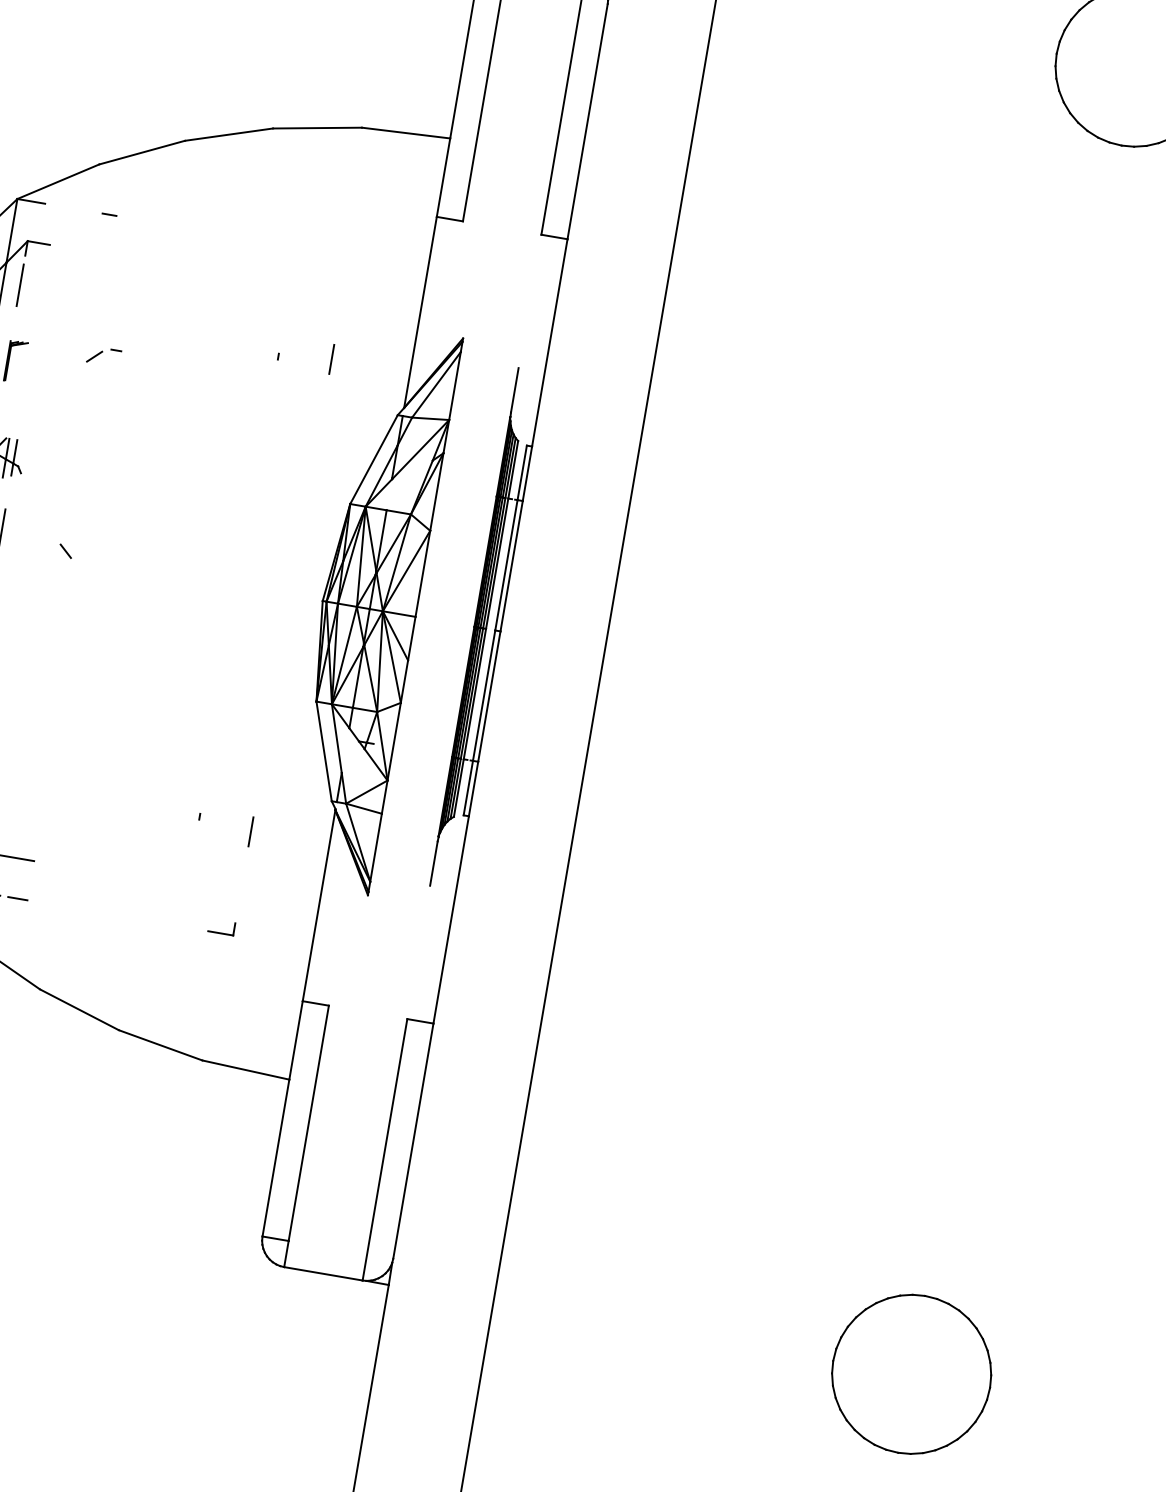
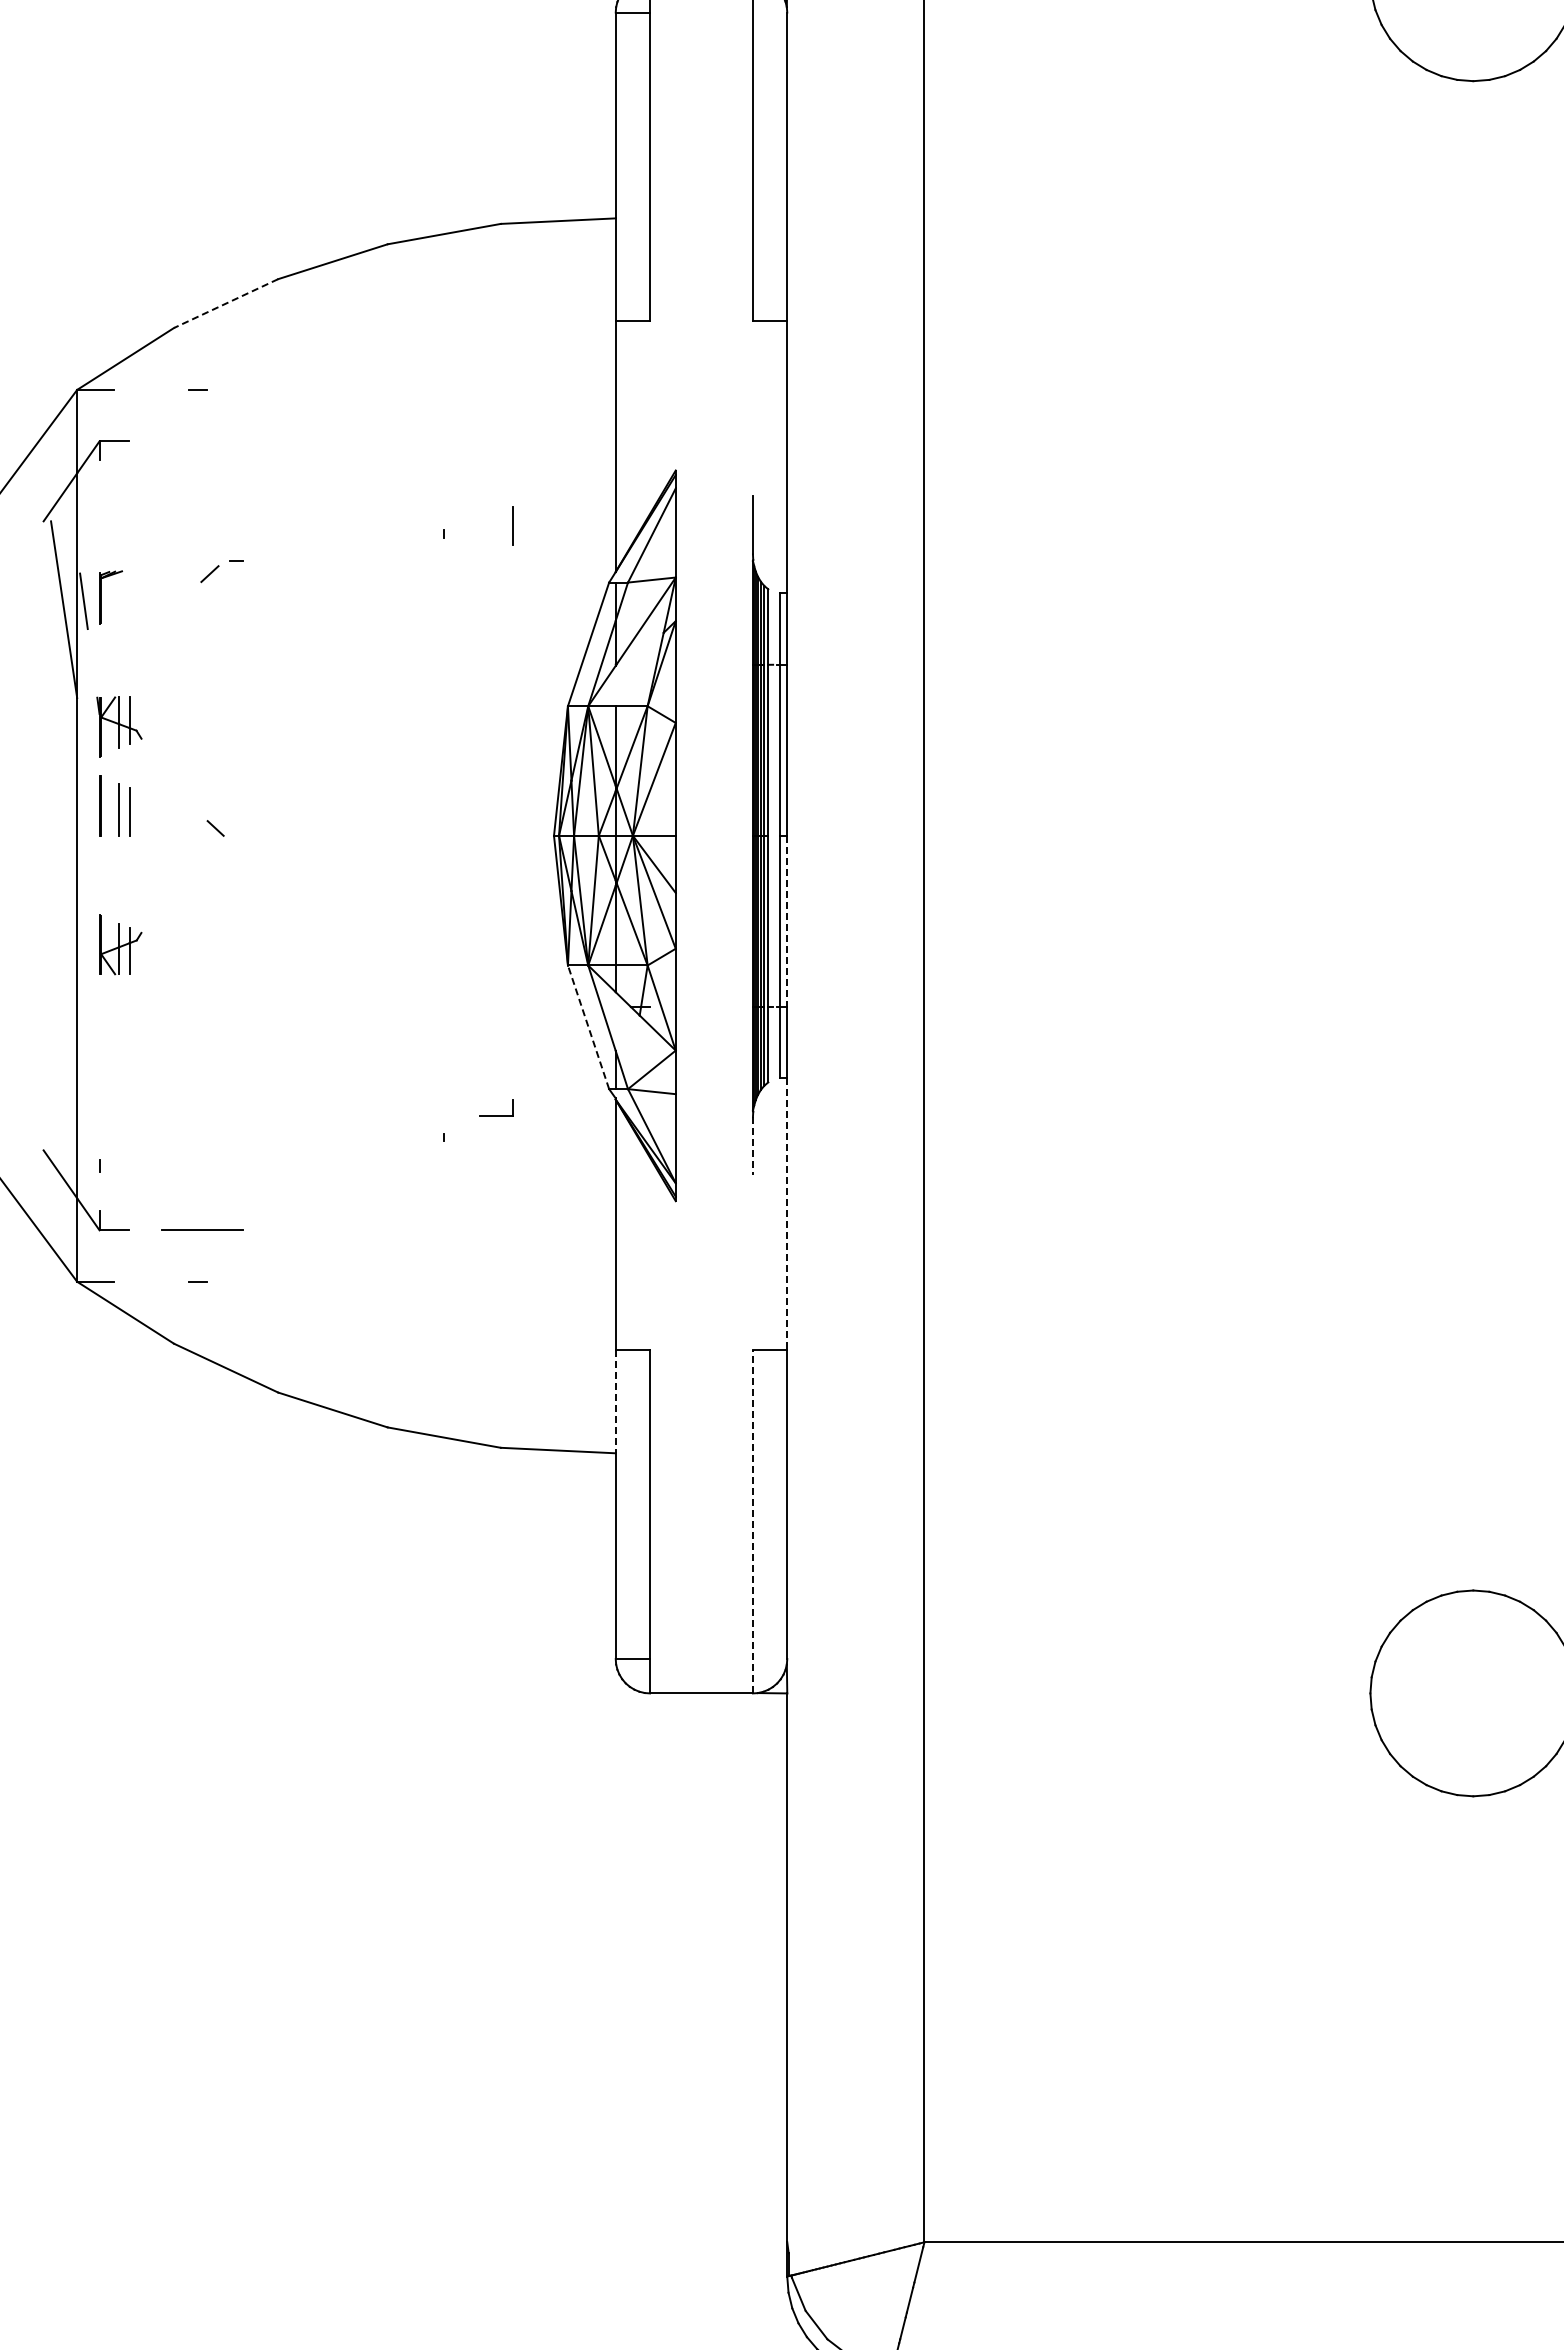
line: (141, 152) -> (225, 303), solid -> dashed
line: (20, 285) -> (99, 499), removed
line: (489, 696) -> (787, 921), solid -> dashed
line: (324, 750) -> (588, 1026), solid -> dashed
line: (250, 831) -> (512, 1145), removed
line: (433, 863) -> (752, 1146), solid -> dashed
line: (17, 898) -> (229, 1281), removed
line: (451, 920) -> (787, 1214), solid -> dashed
part: (220, 933) -> (496, 1115), moved
line: (295, 1040) -> (615, 1402), solid -> dashed
line: (384, 1149) -> (752, 1521), solid -> dashed

